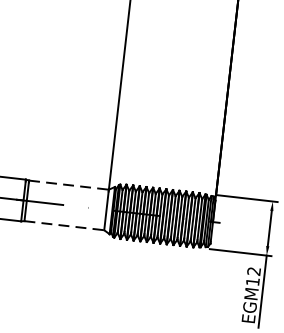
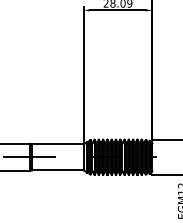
line: (68, 185) -> (57, 144), dashed -> solid
line: (63, 225) -> (57, 170), dashed -> solid

